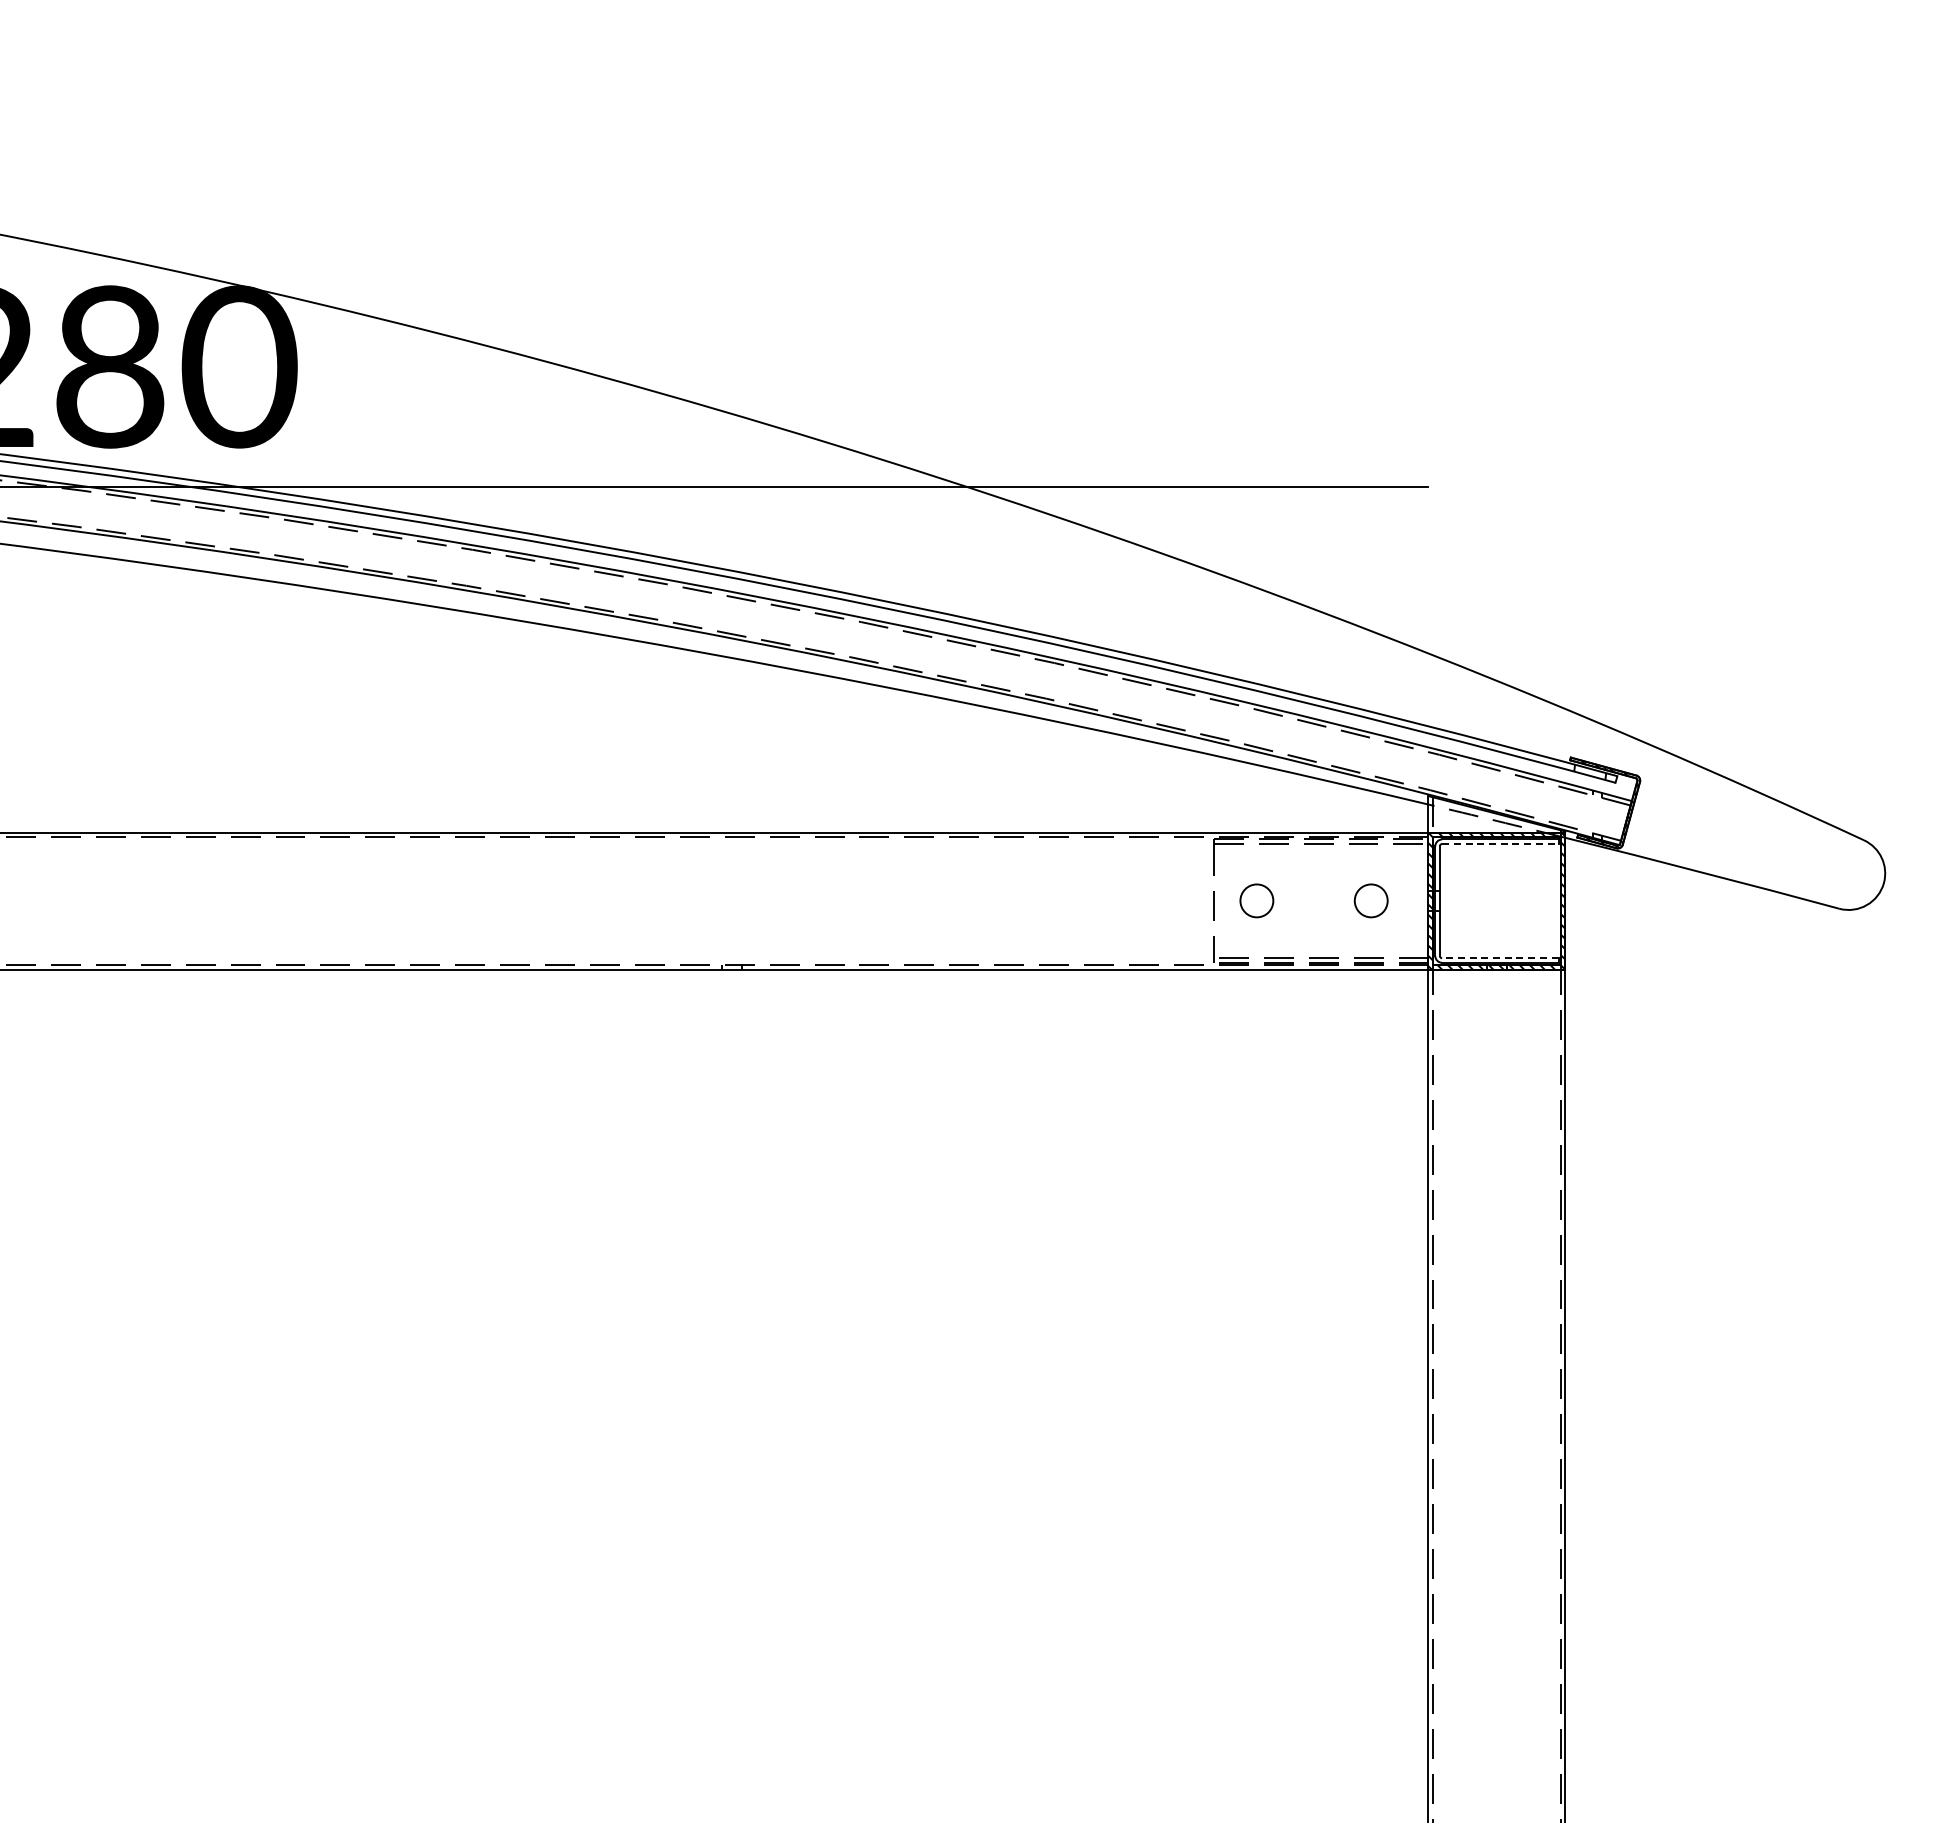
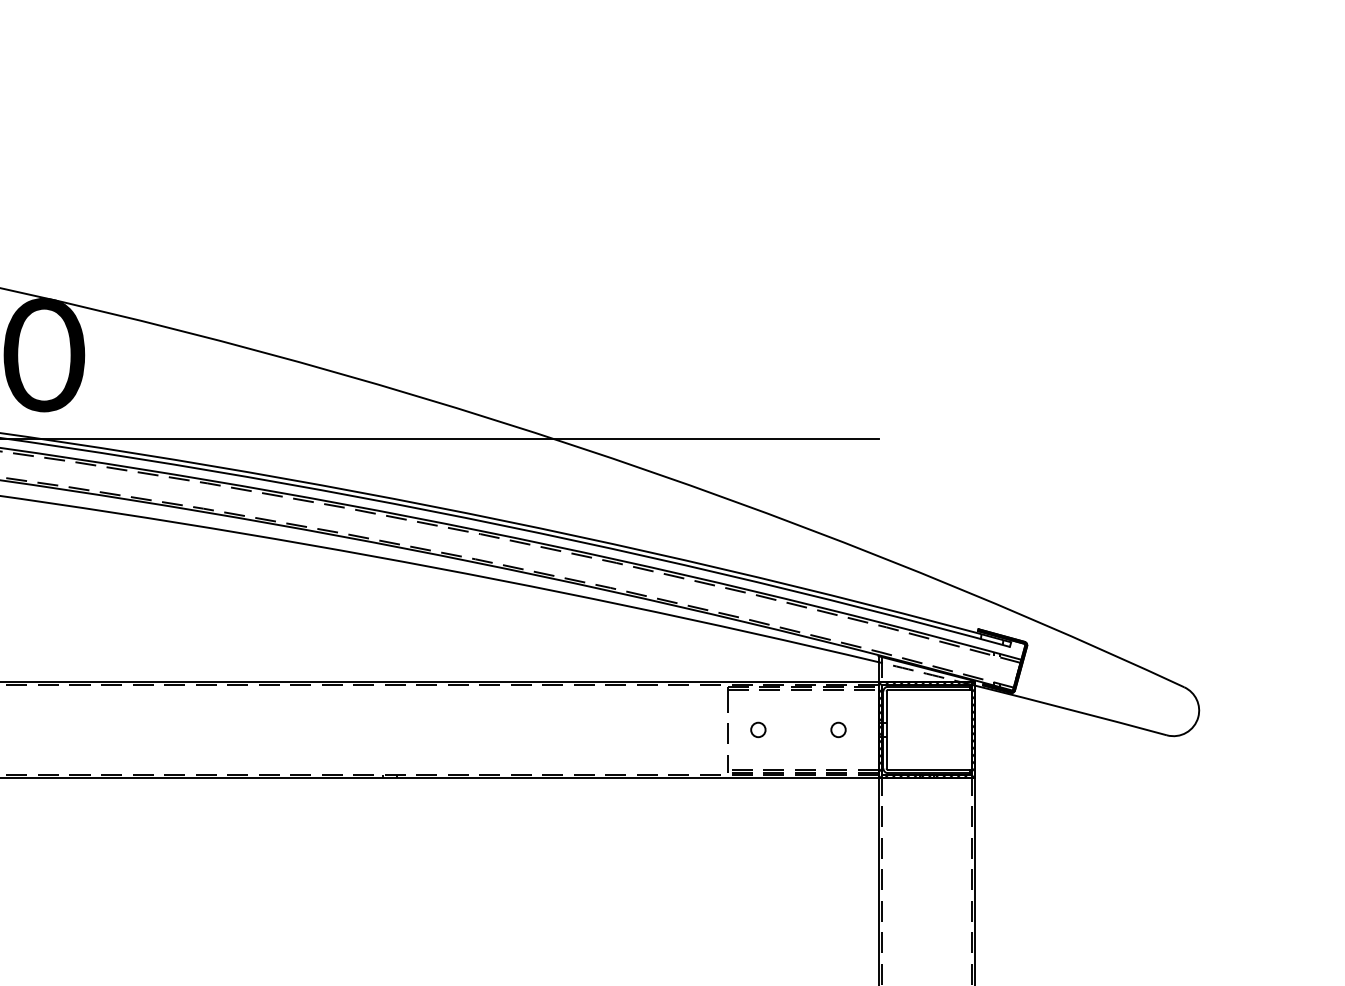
line: (1500, 844) -> (929, 690), dashed -> solid
circle: (1257, 901) -> (758, 730), size x0.62
circle: (1371, 901) -> (838, 730), size x0.62
line: (1499, 958) -> (928, 770), dashed -> solid

